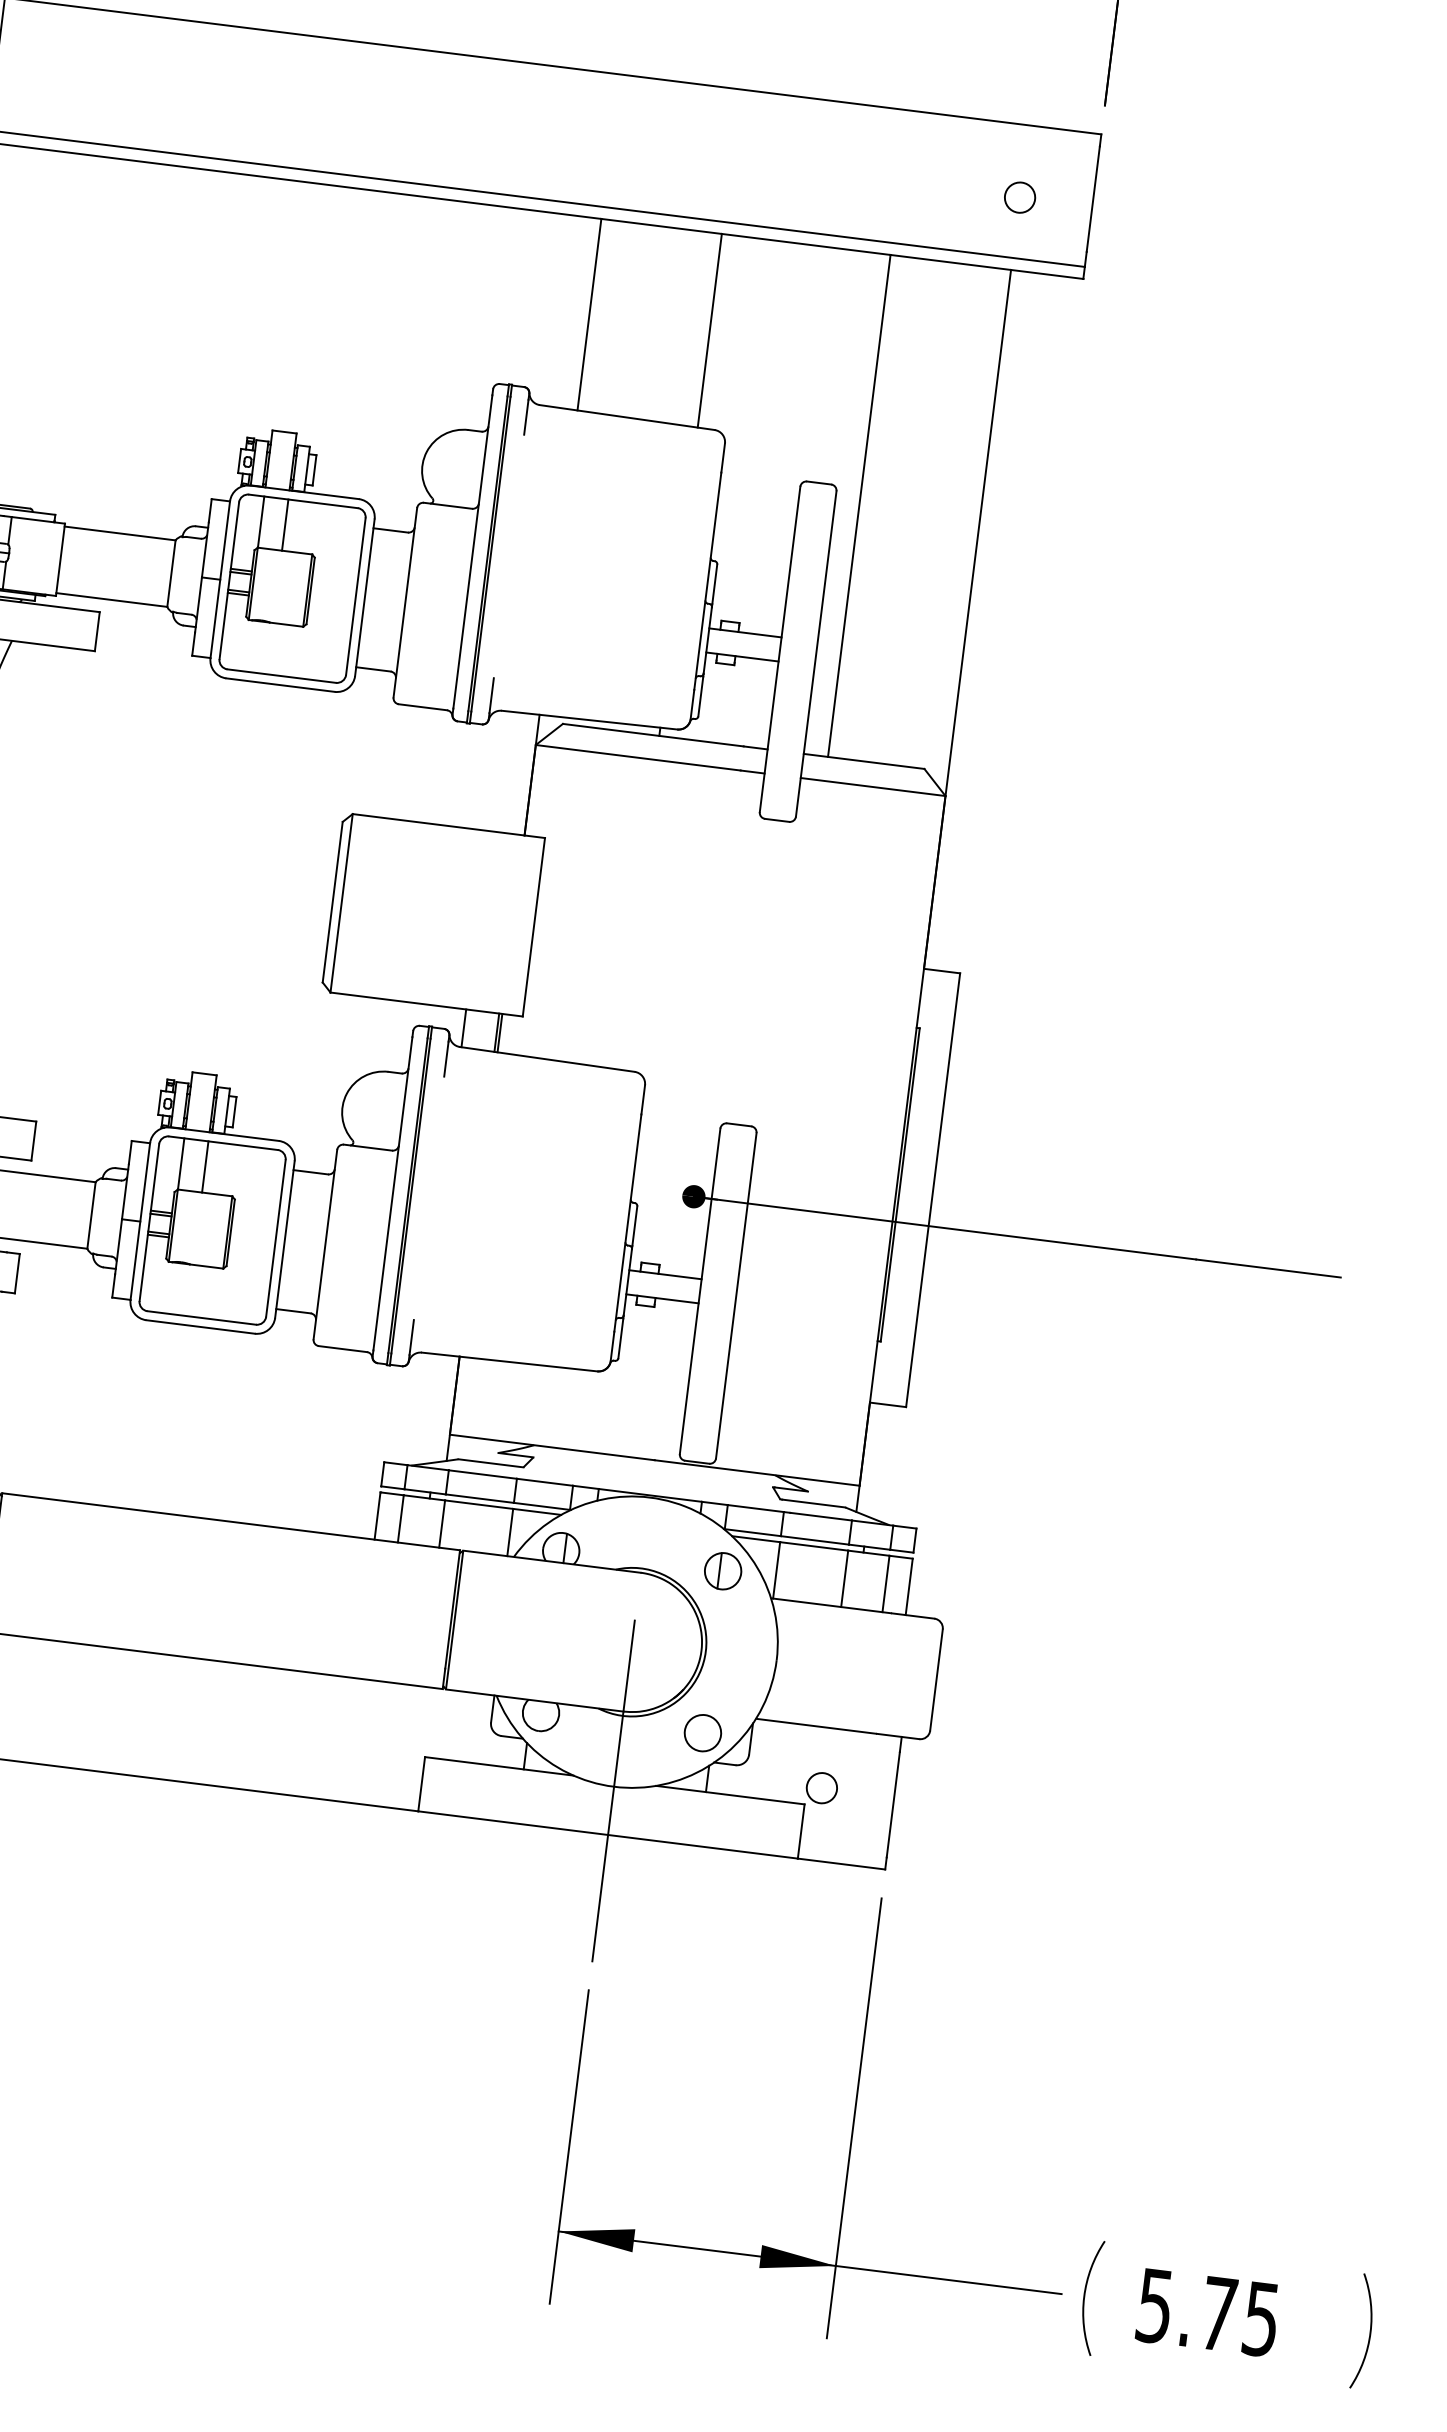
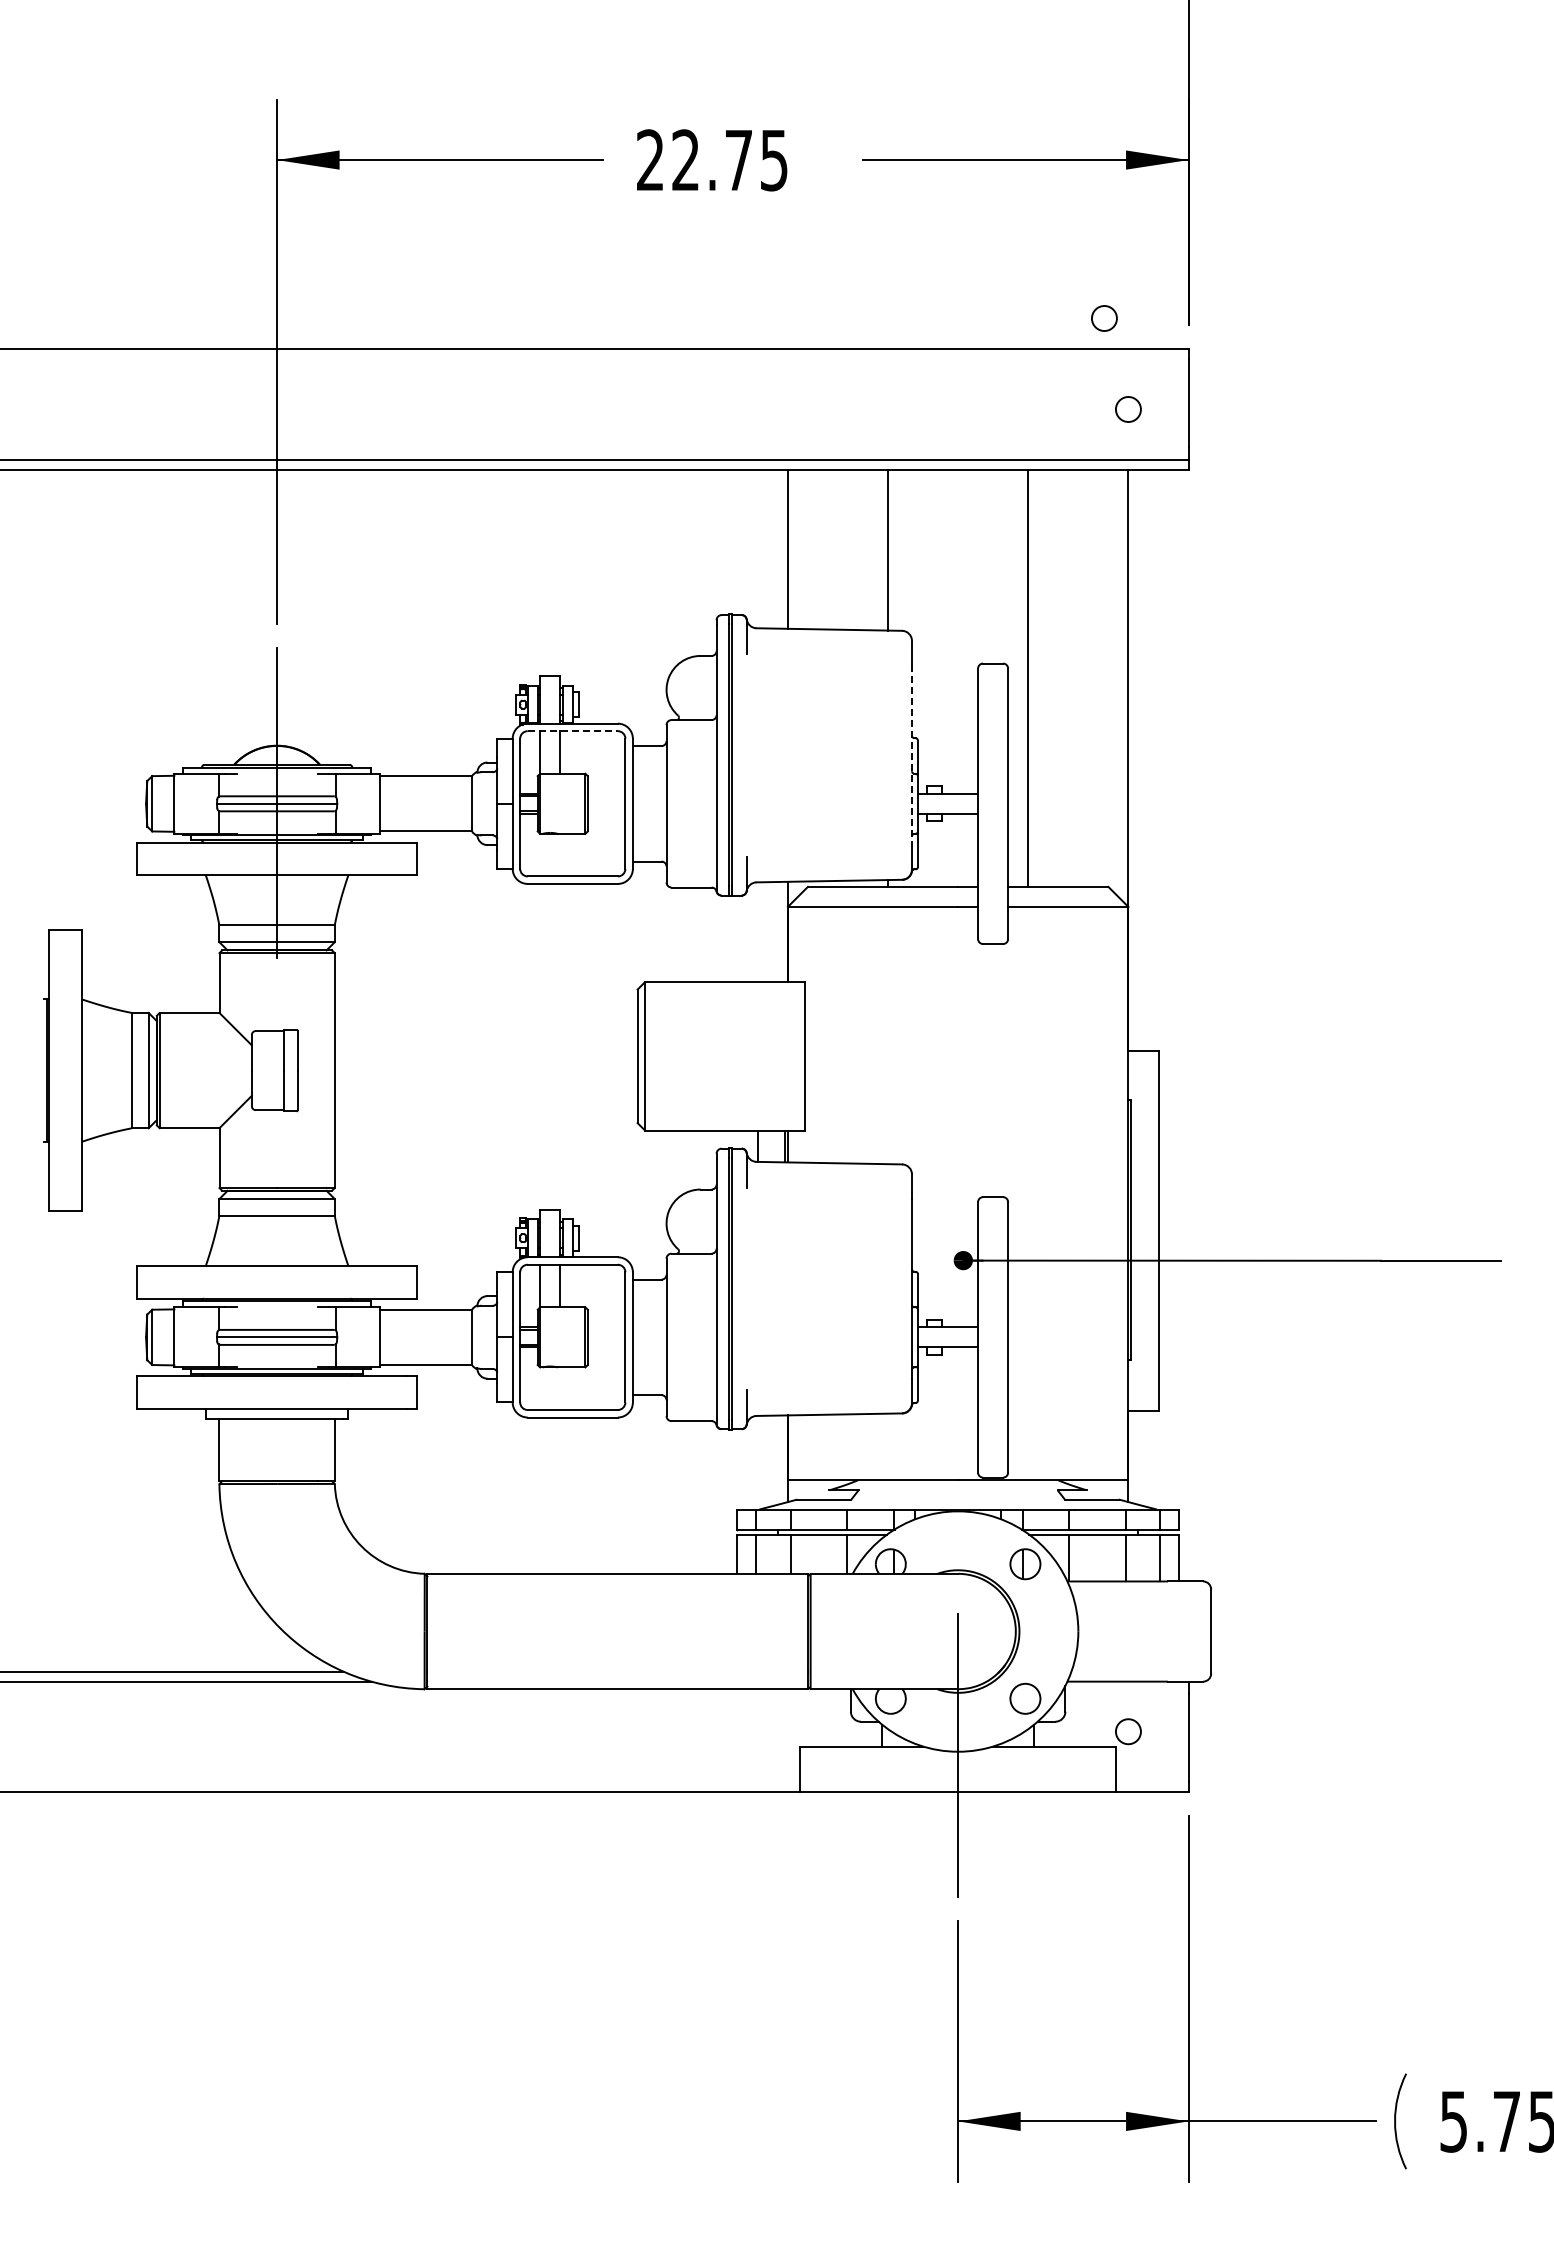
circle: (1004, 84) -> (1104, 318), added
line: (304, 501) -> (573, 731), solid -> dashed
line: (707, 581) -> (911, 755), solid -> dashed

